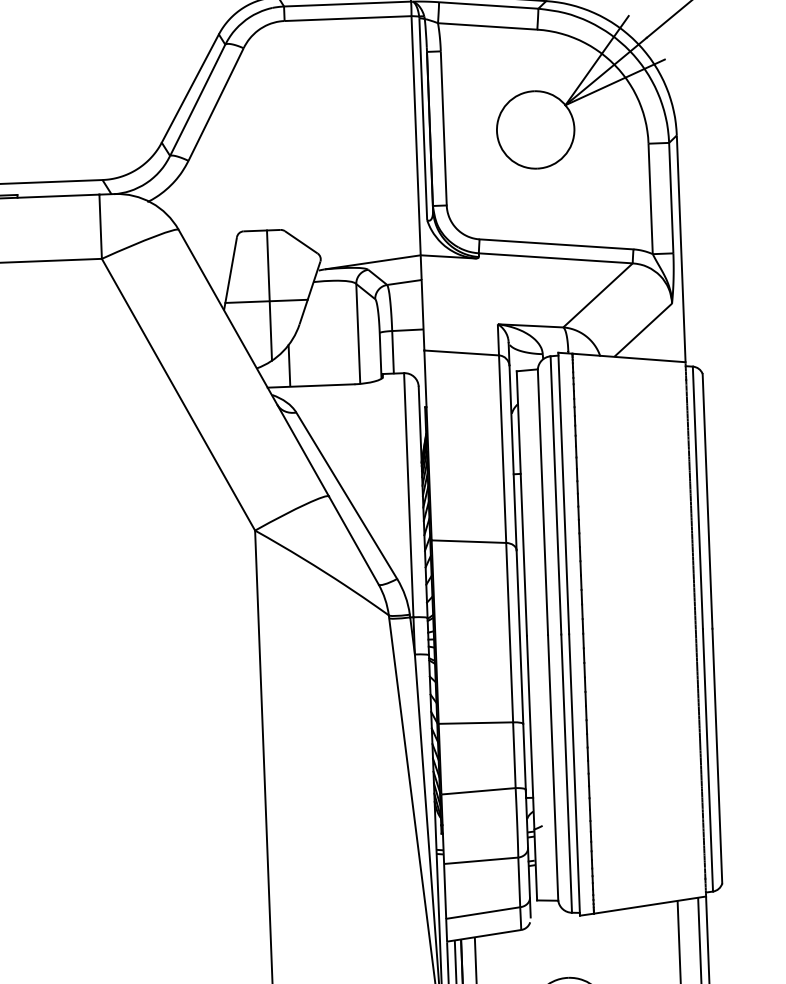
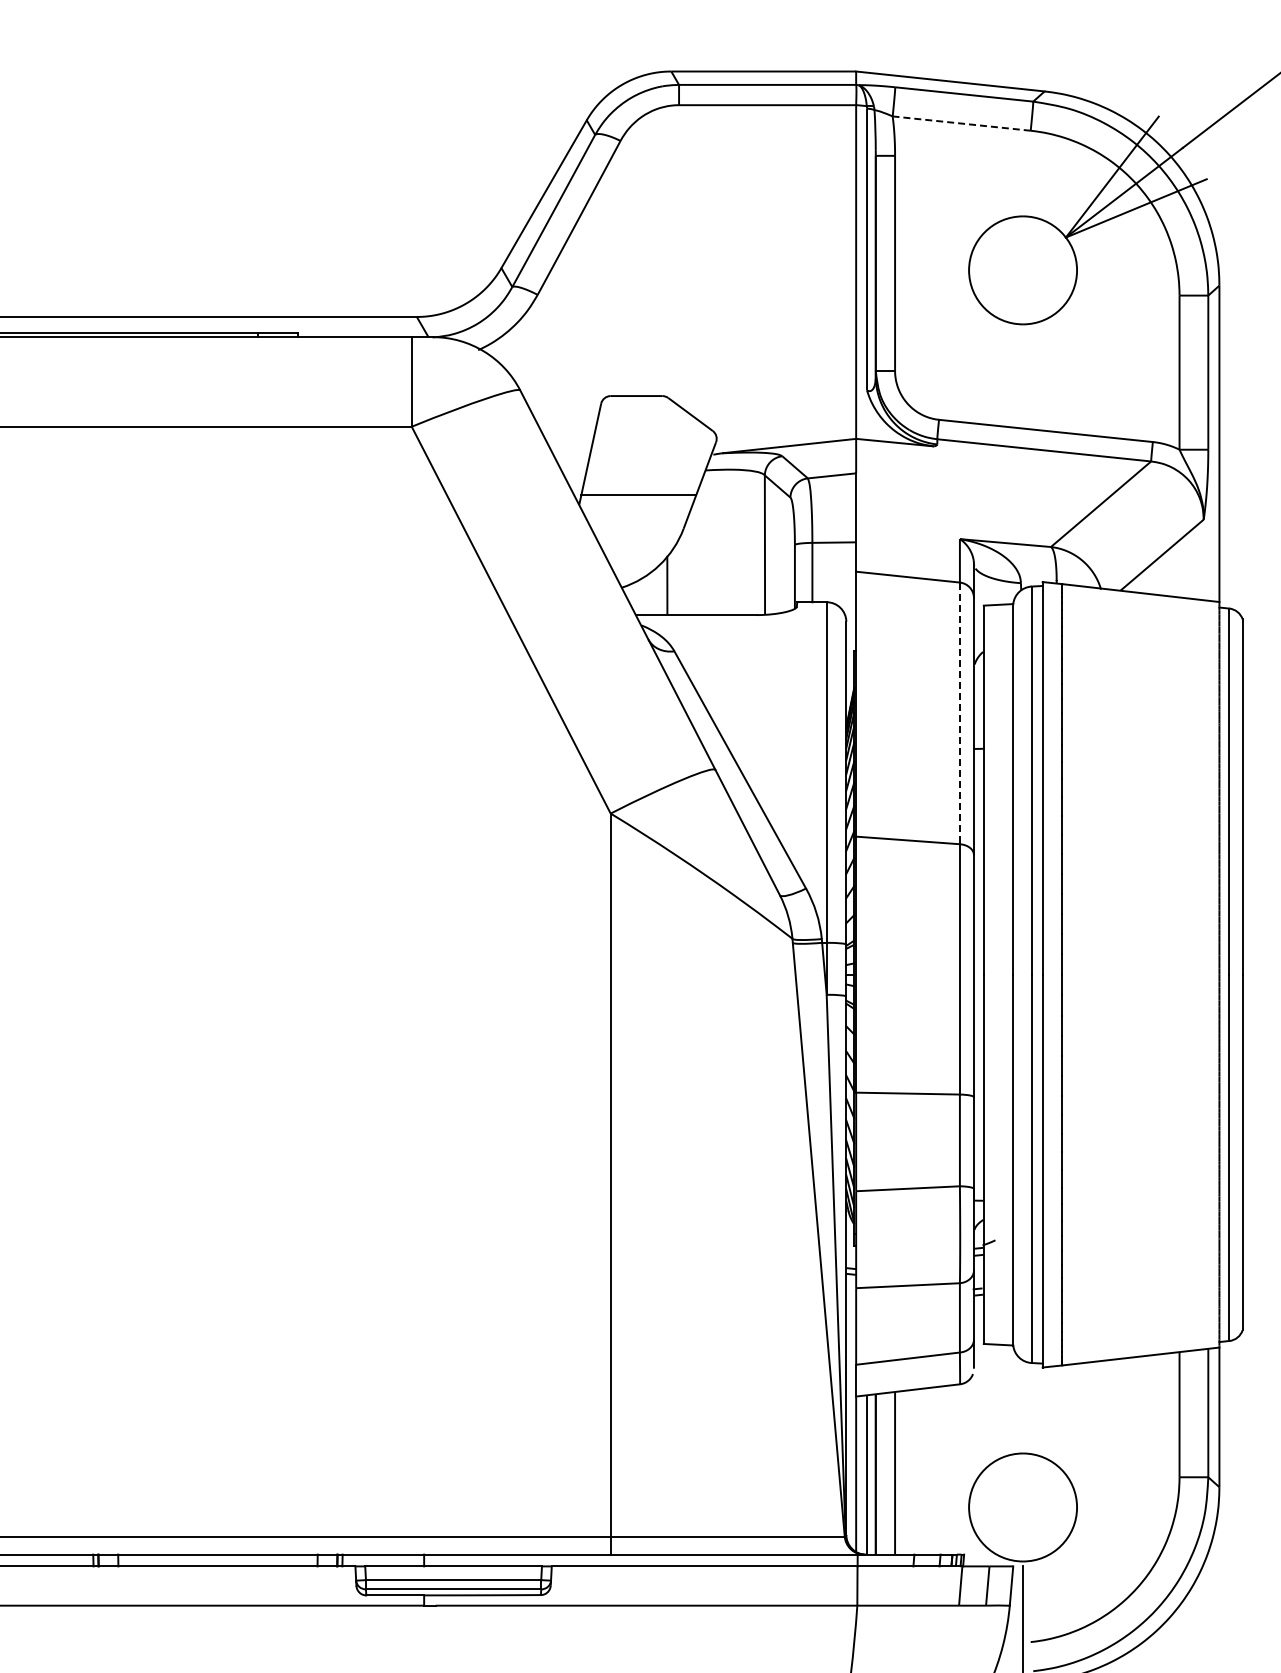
line: (487, 26) -> (961, 123), solid -> dashed
line: (269, 295) -> (643, 486), removed
line: (502, 449) -> (959, 713), solid -> dashed

